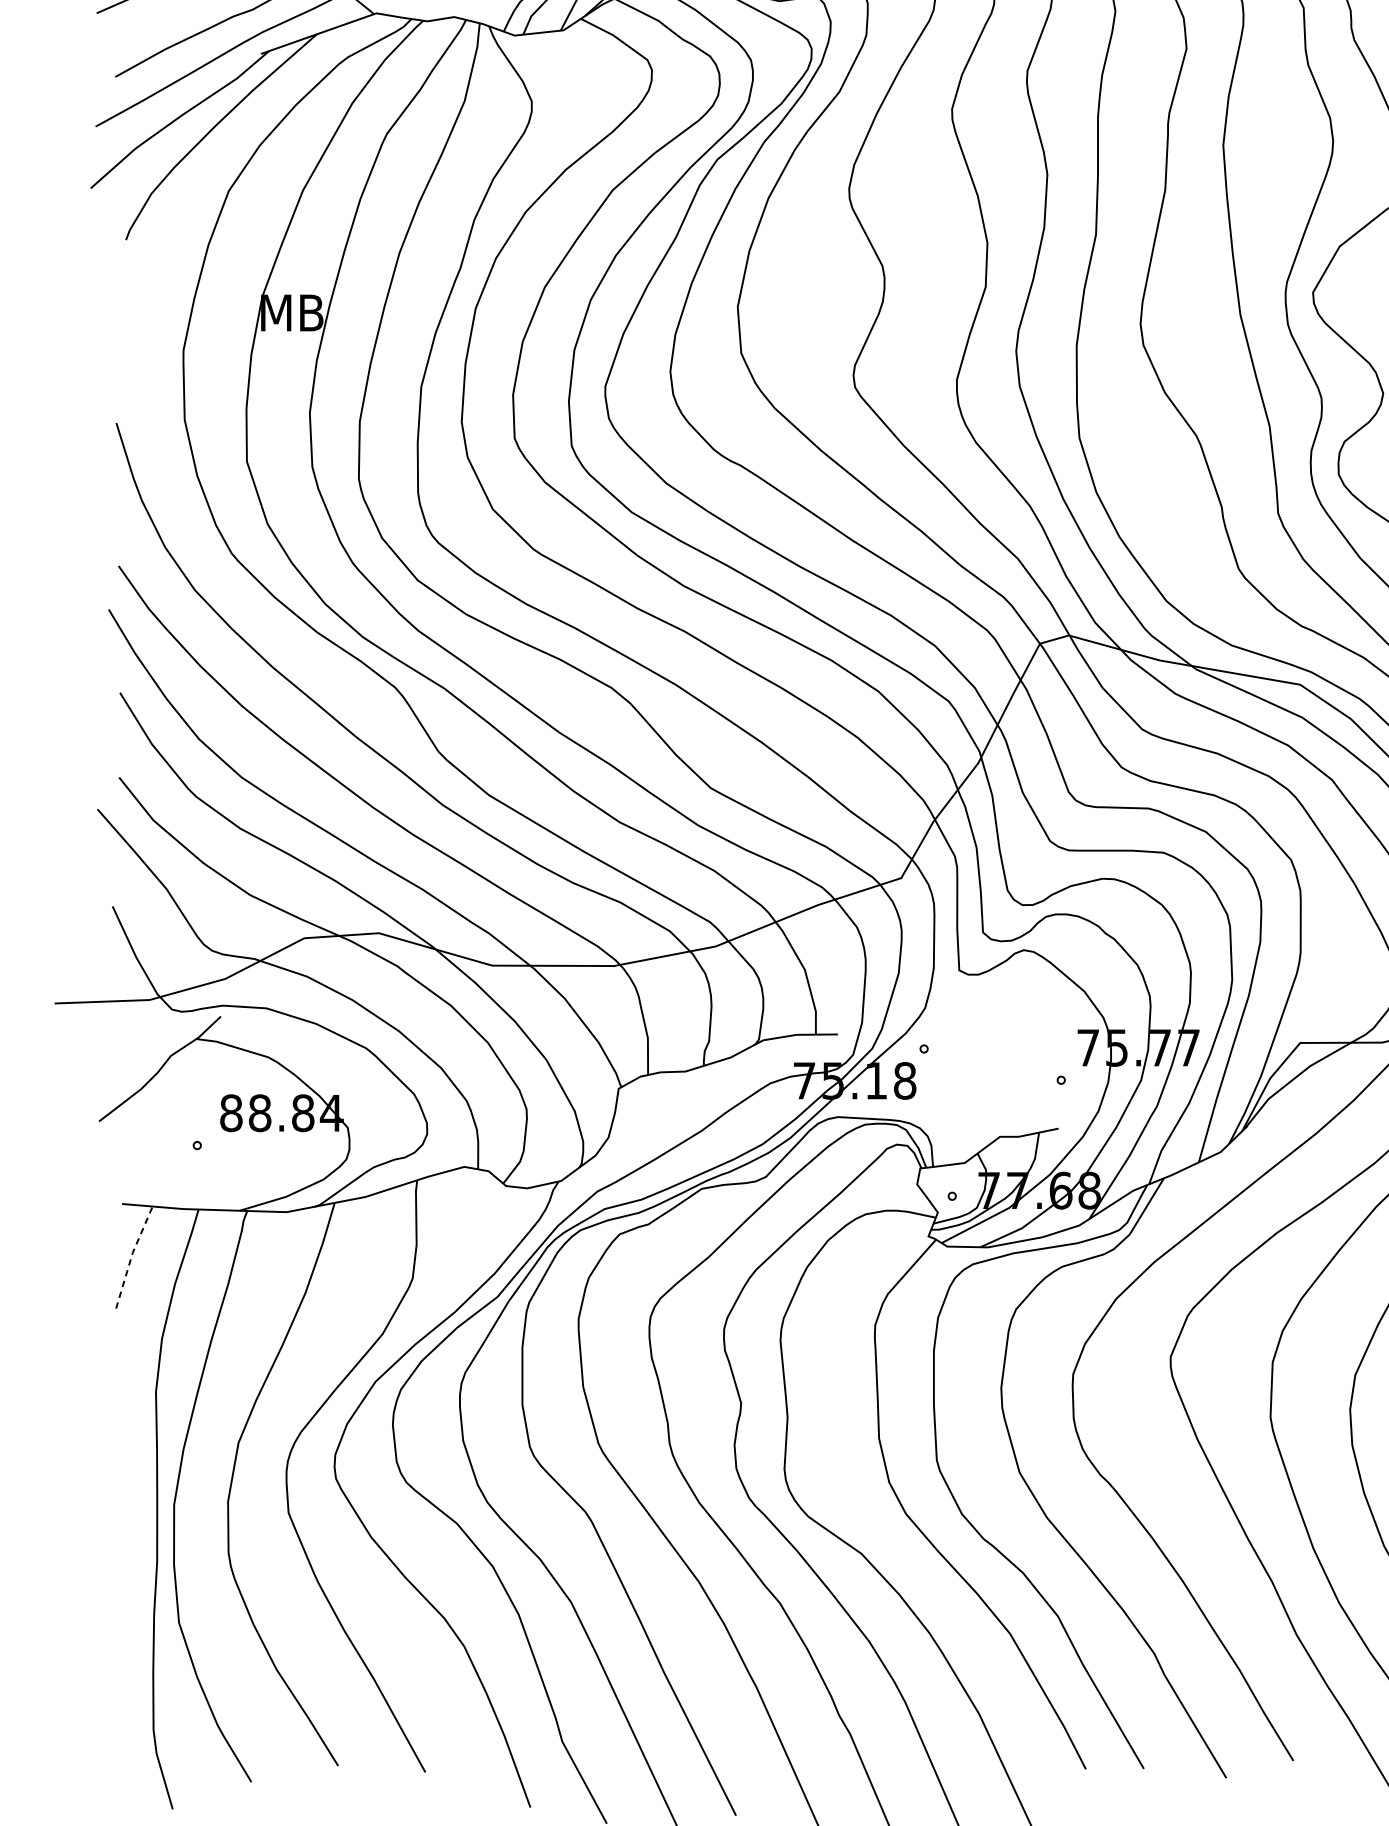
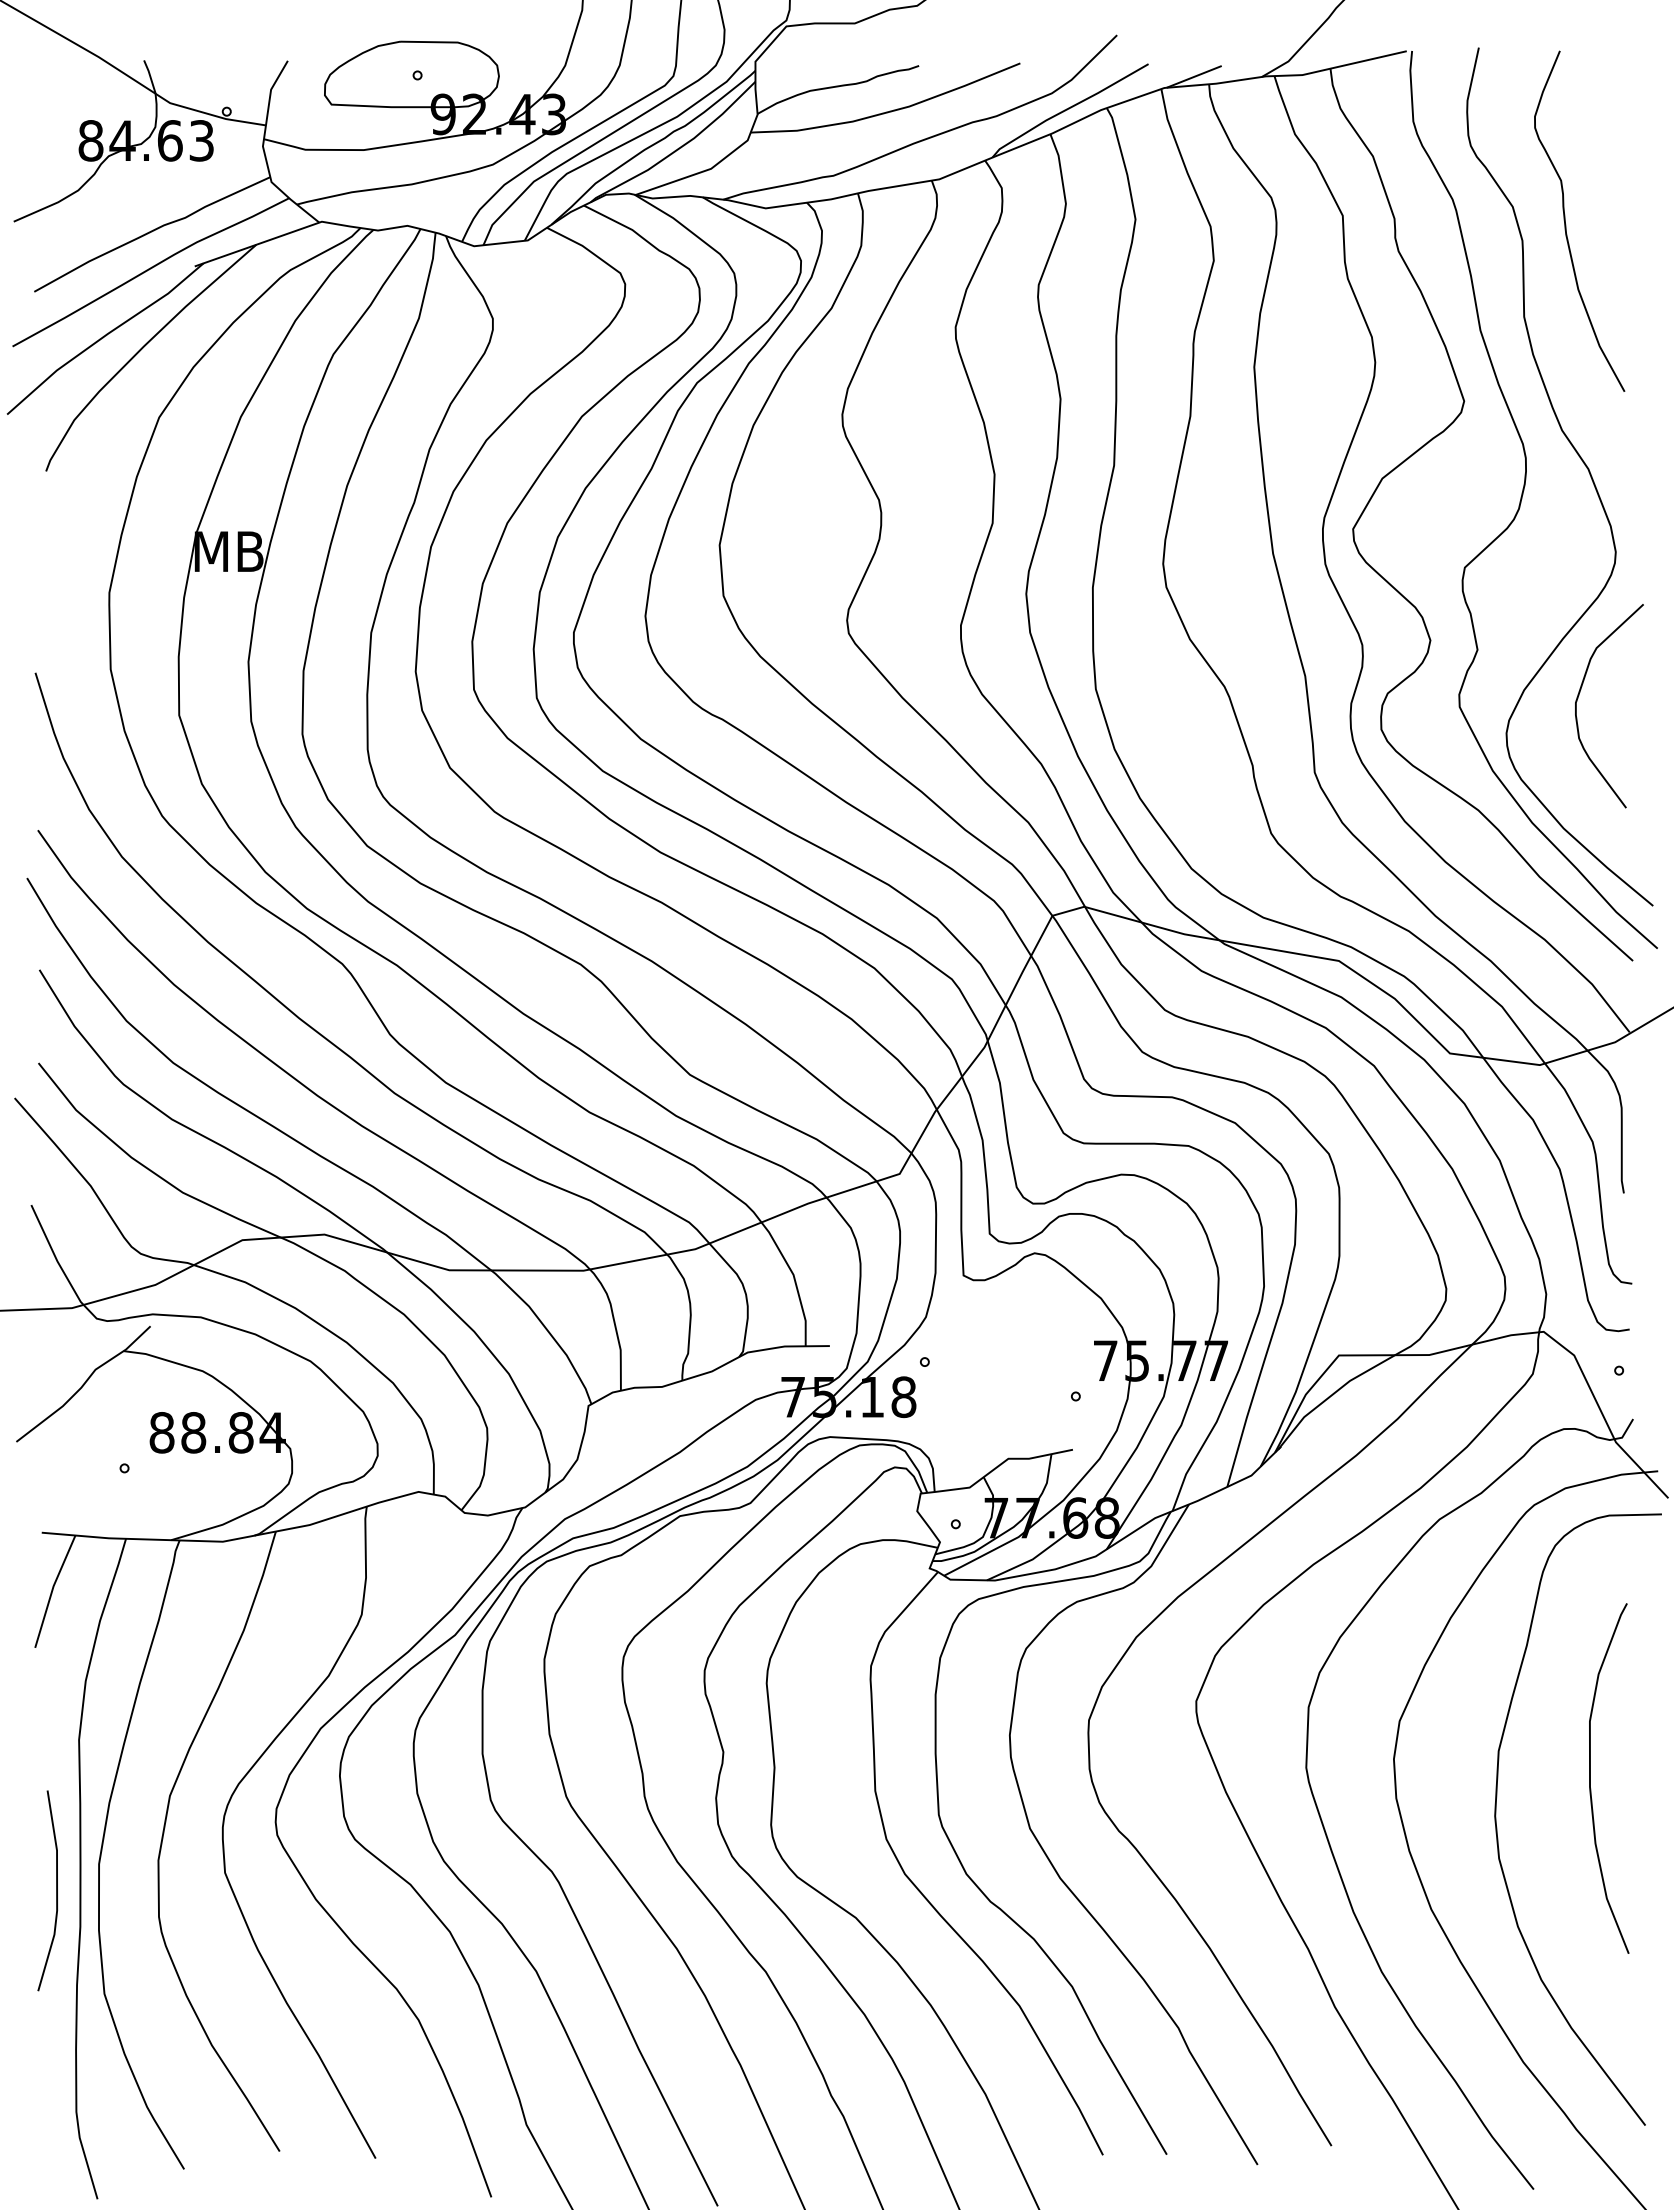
line: (131, 1256) -> (52, 1590), dashed -> solid
line: (135, 1528) -> (56, 1890), added

